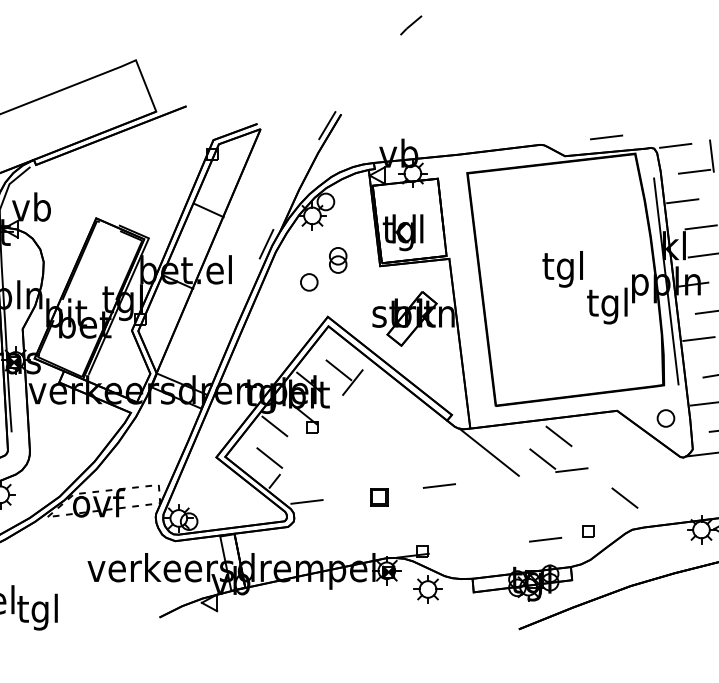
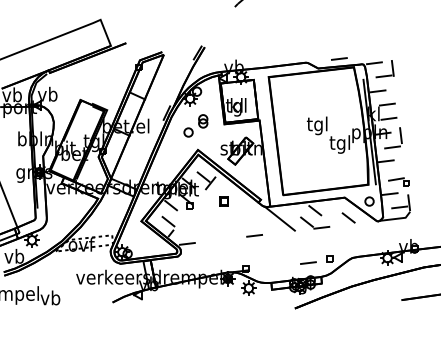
part: (378, 497) -> (223, 201), moved
line: (624, 497) -> (348, 217), moved
text: (37, 611) -> (50, 299), tgl -> vb

